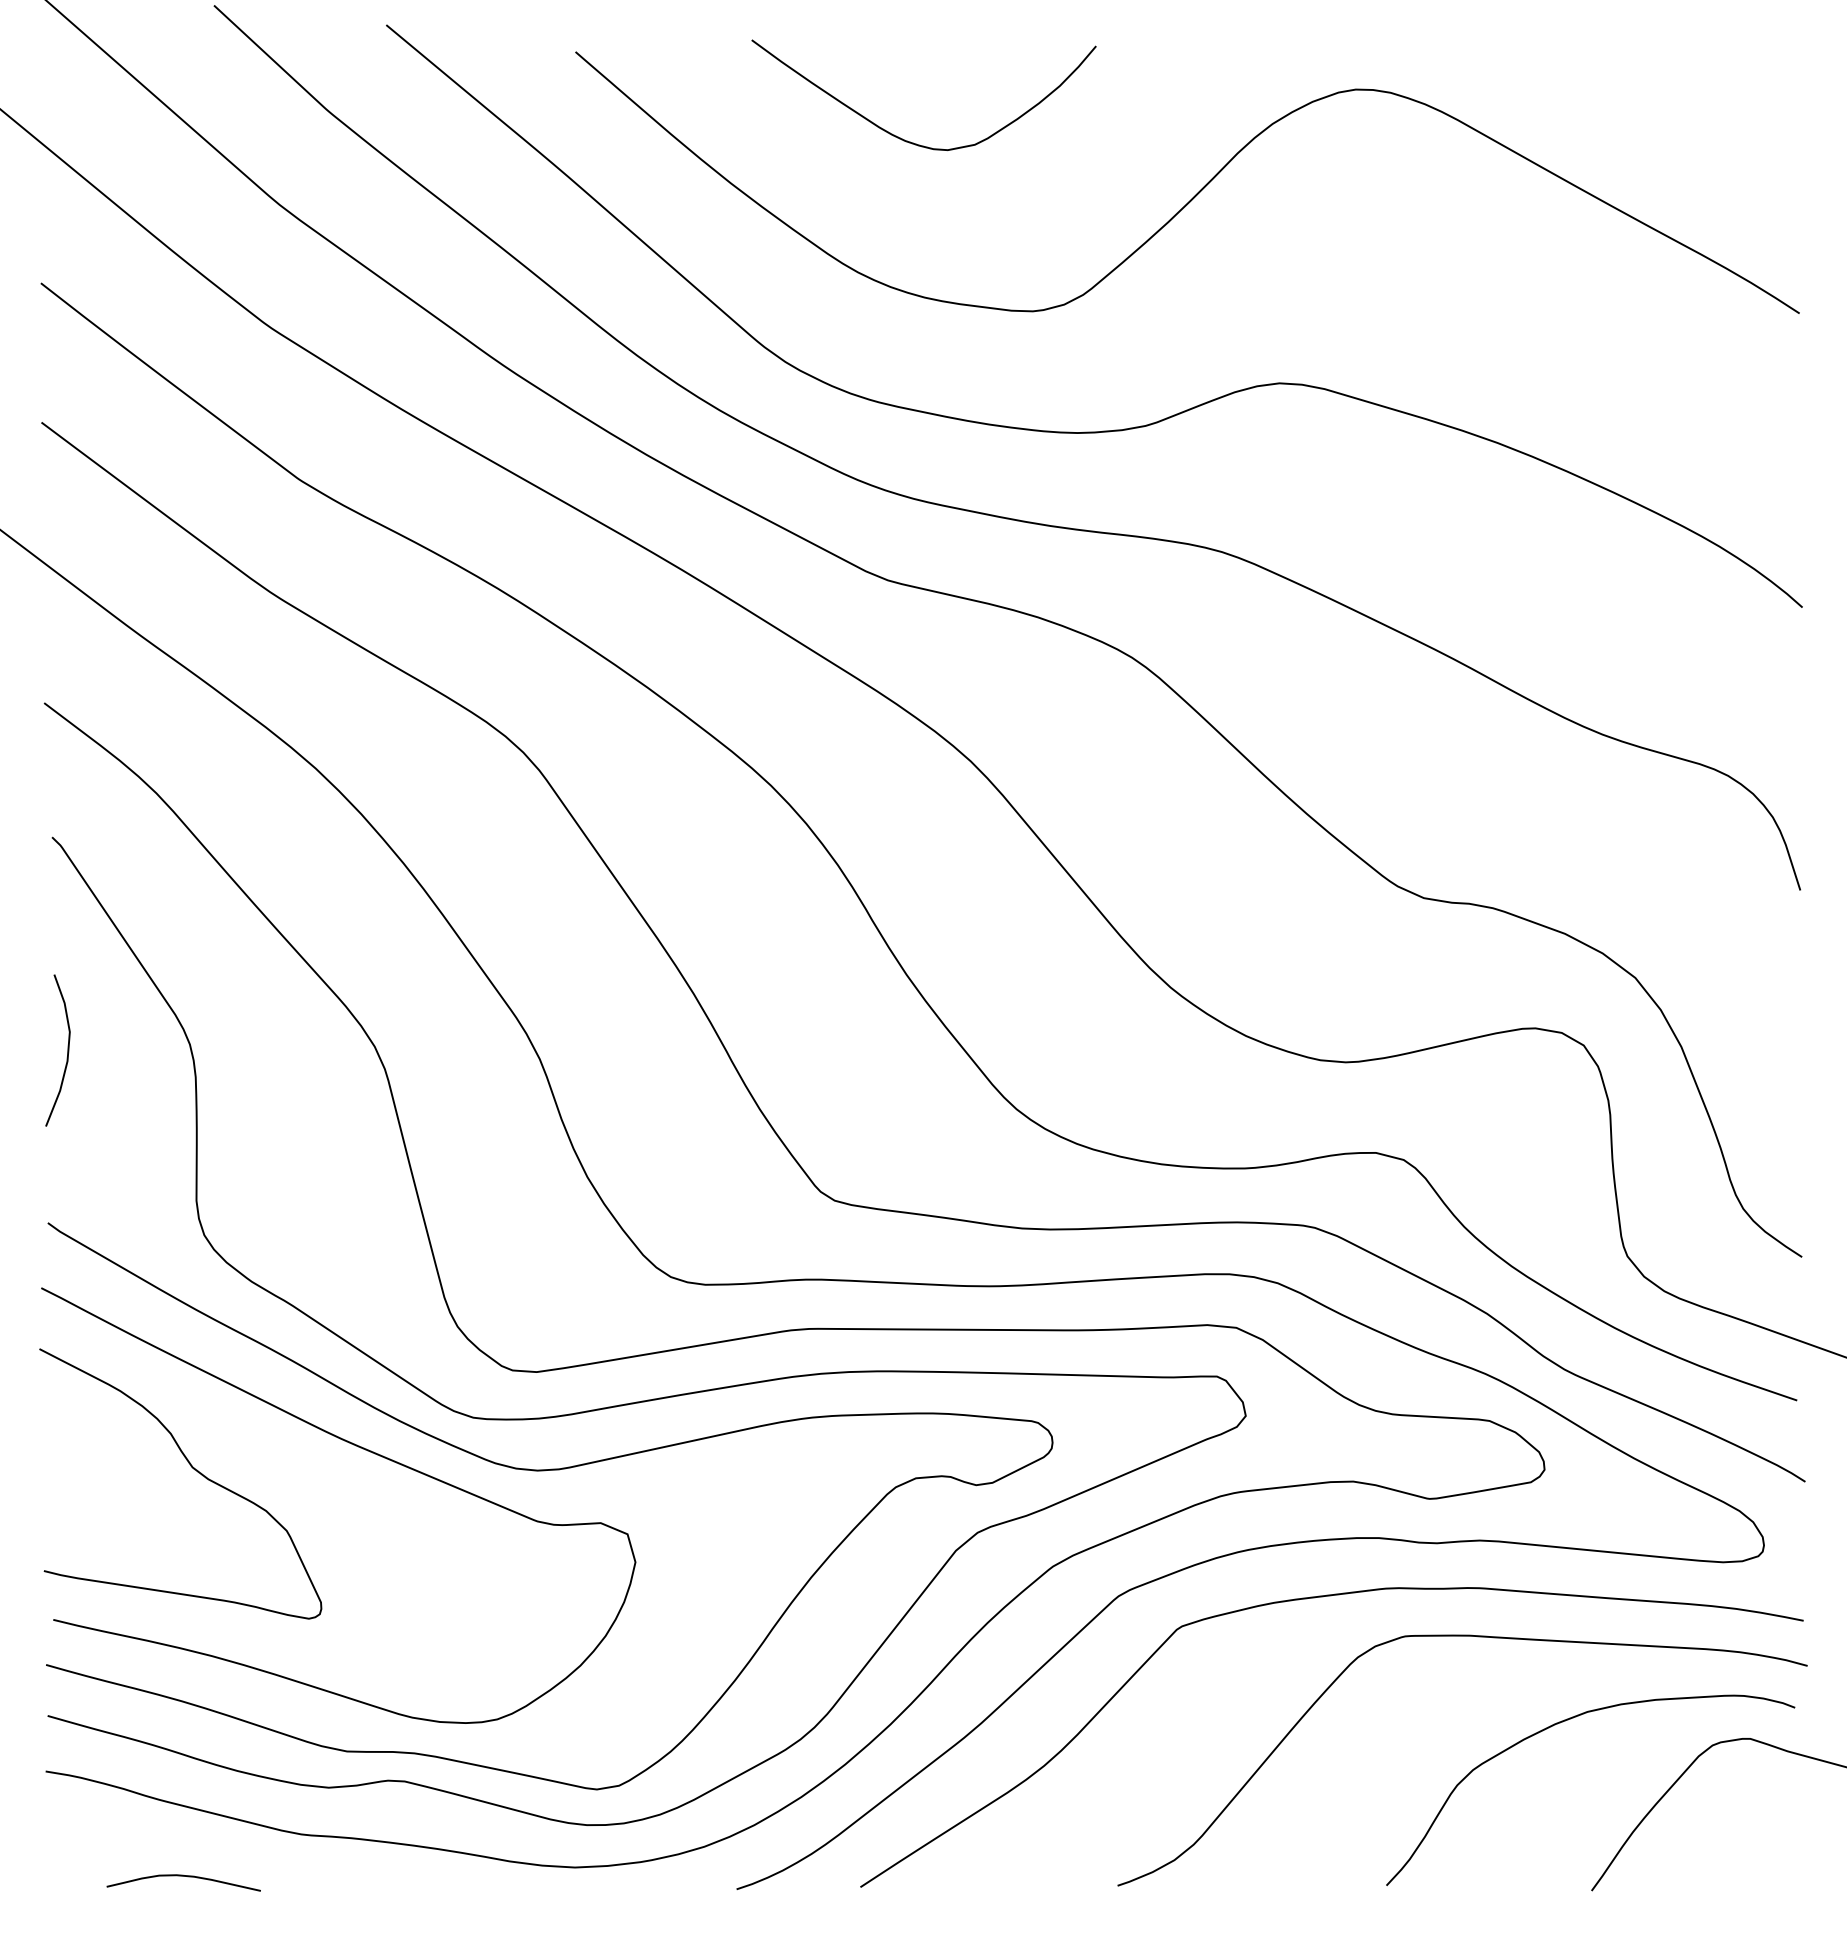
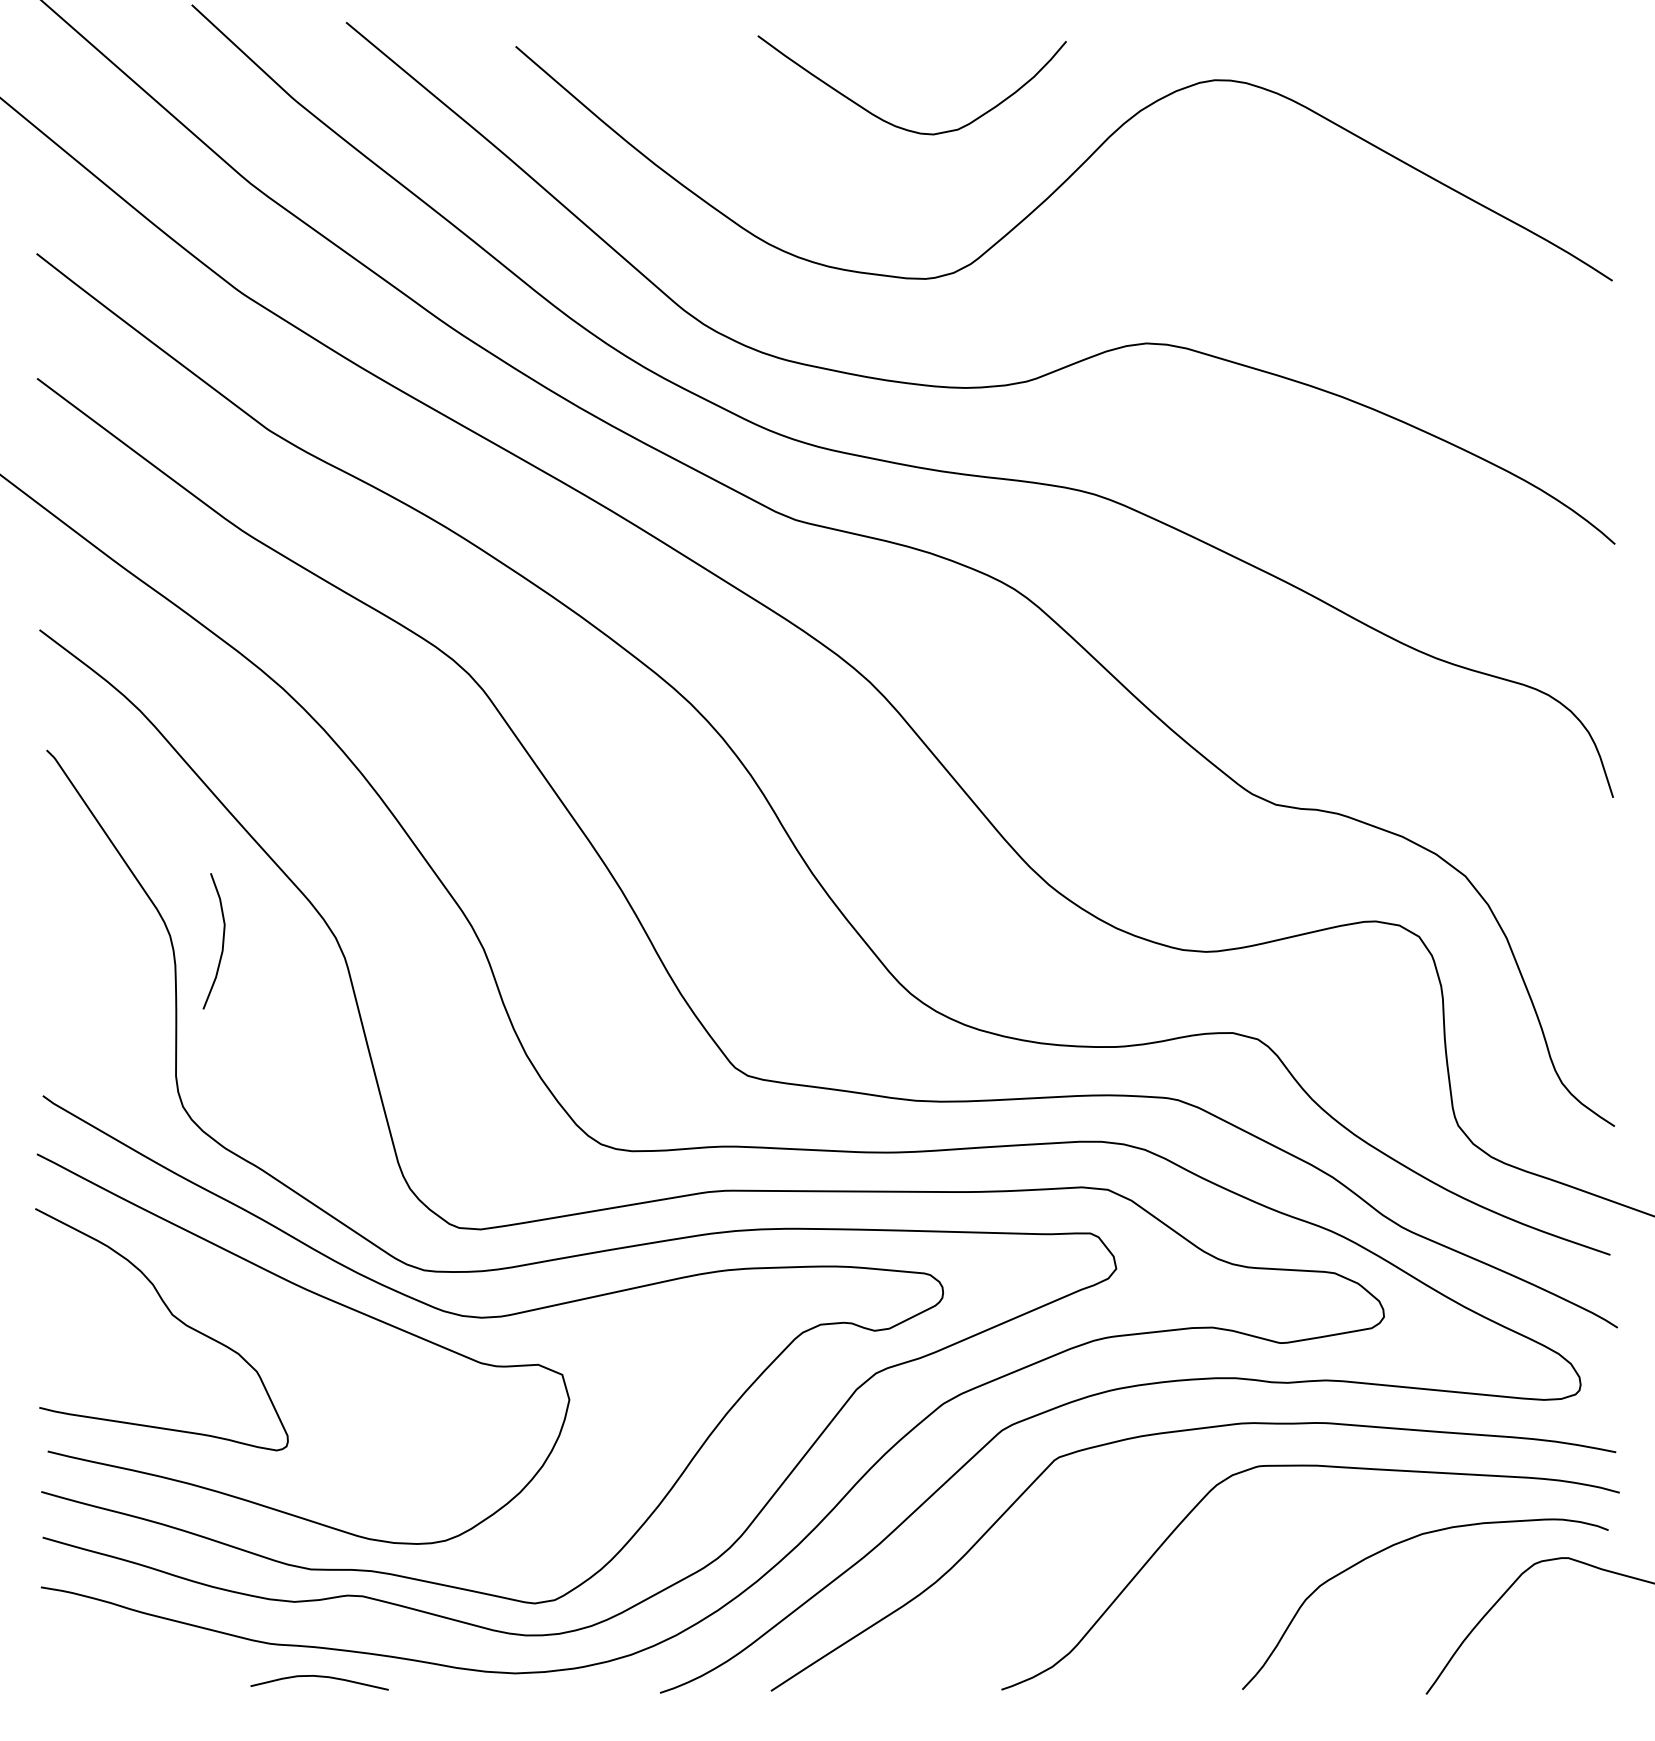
curve: (907, 140) -> (897, 125), moved
curve: (67, 1050) -> (222, 941), moved
curve: (183, 1876) -> (319, 1676), moved

